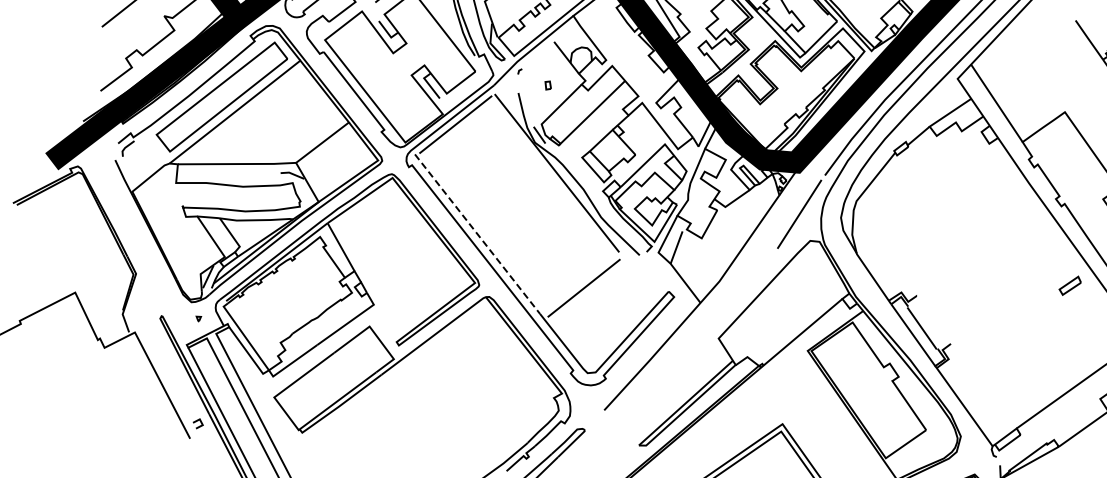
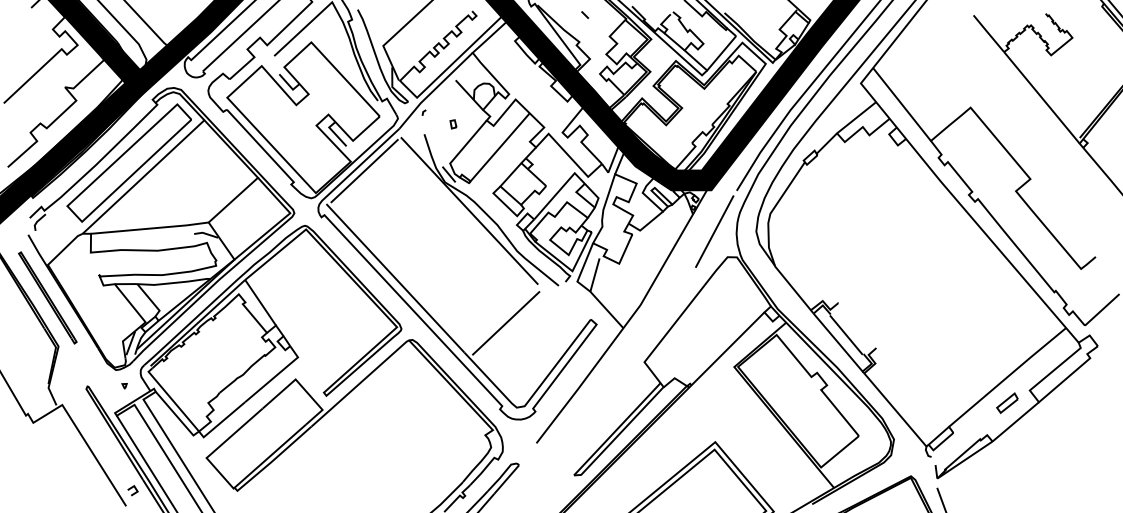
part: (129, 224) -> (47, 297), added
line: (477, 234) -> (395, 278), dashed -> solid
part: (1070, 285) -> (1007, 402), moved

